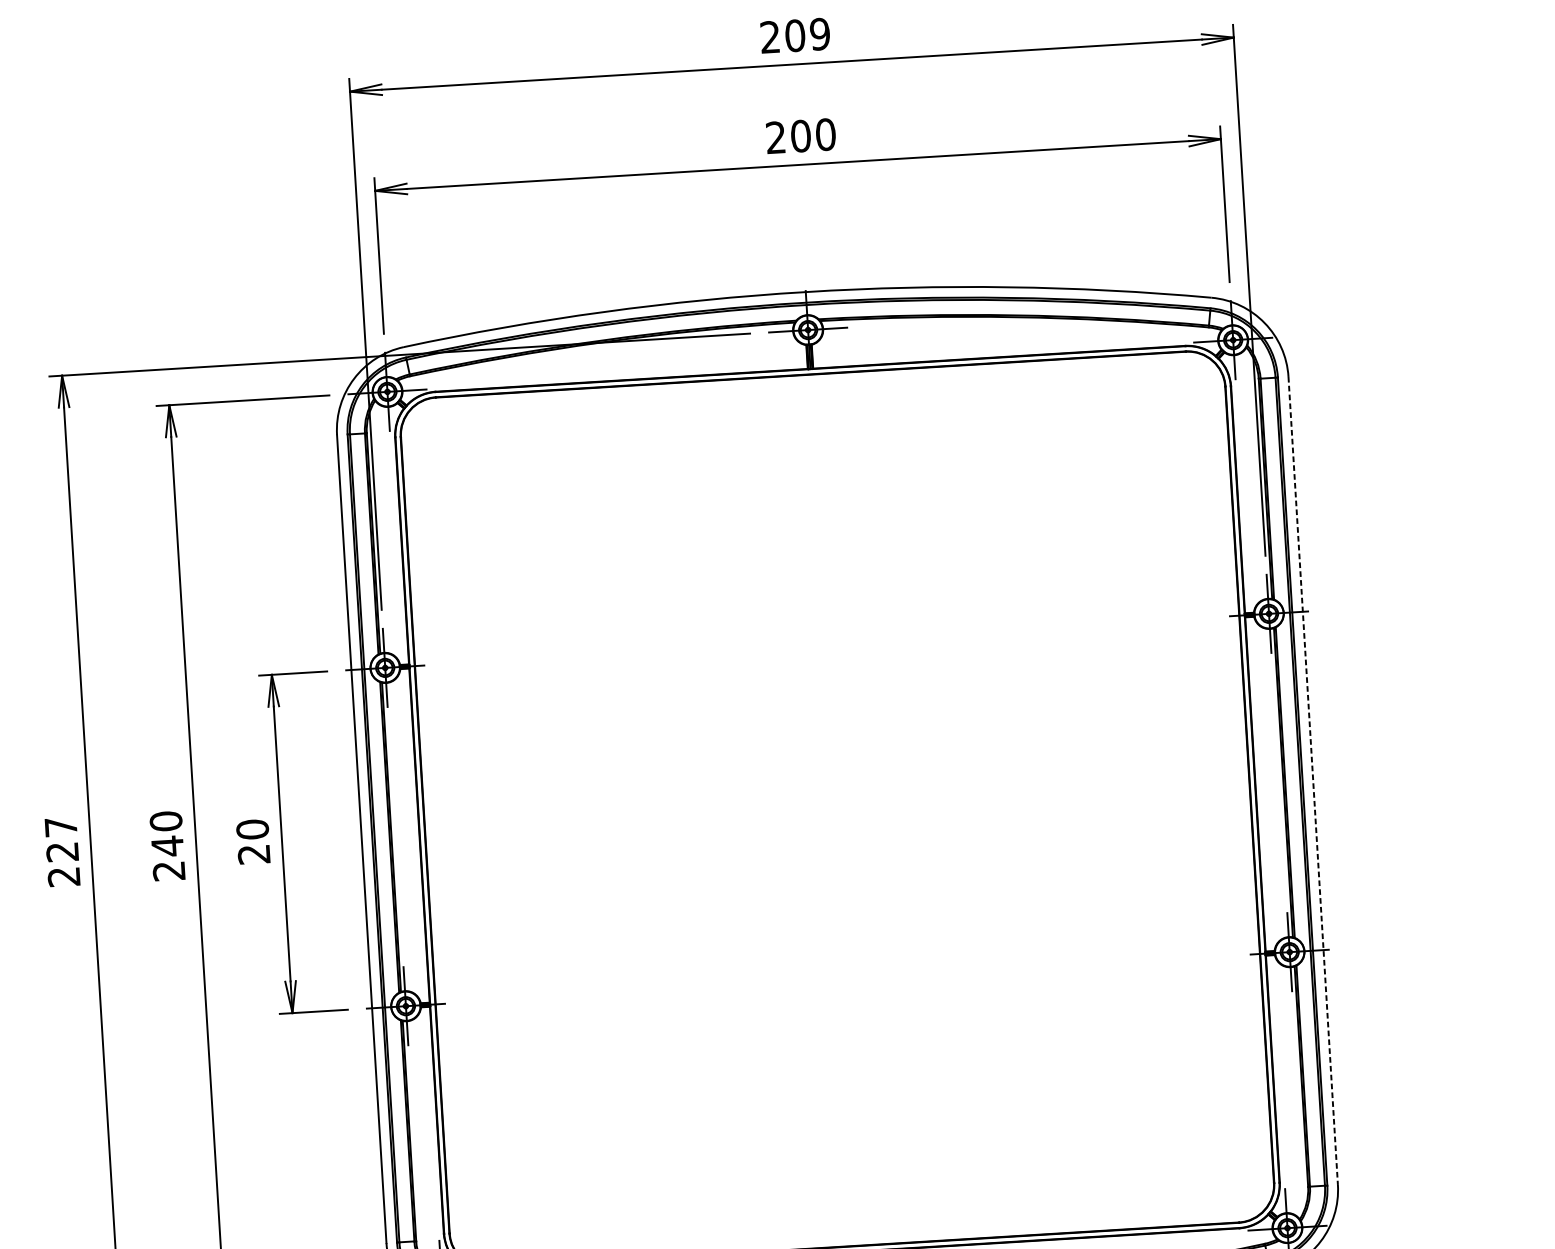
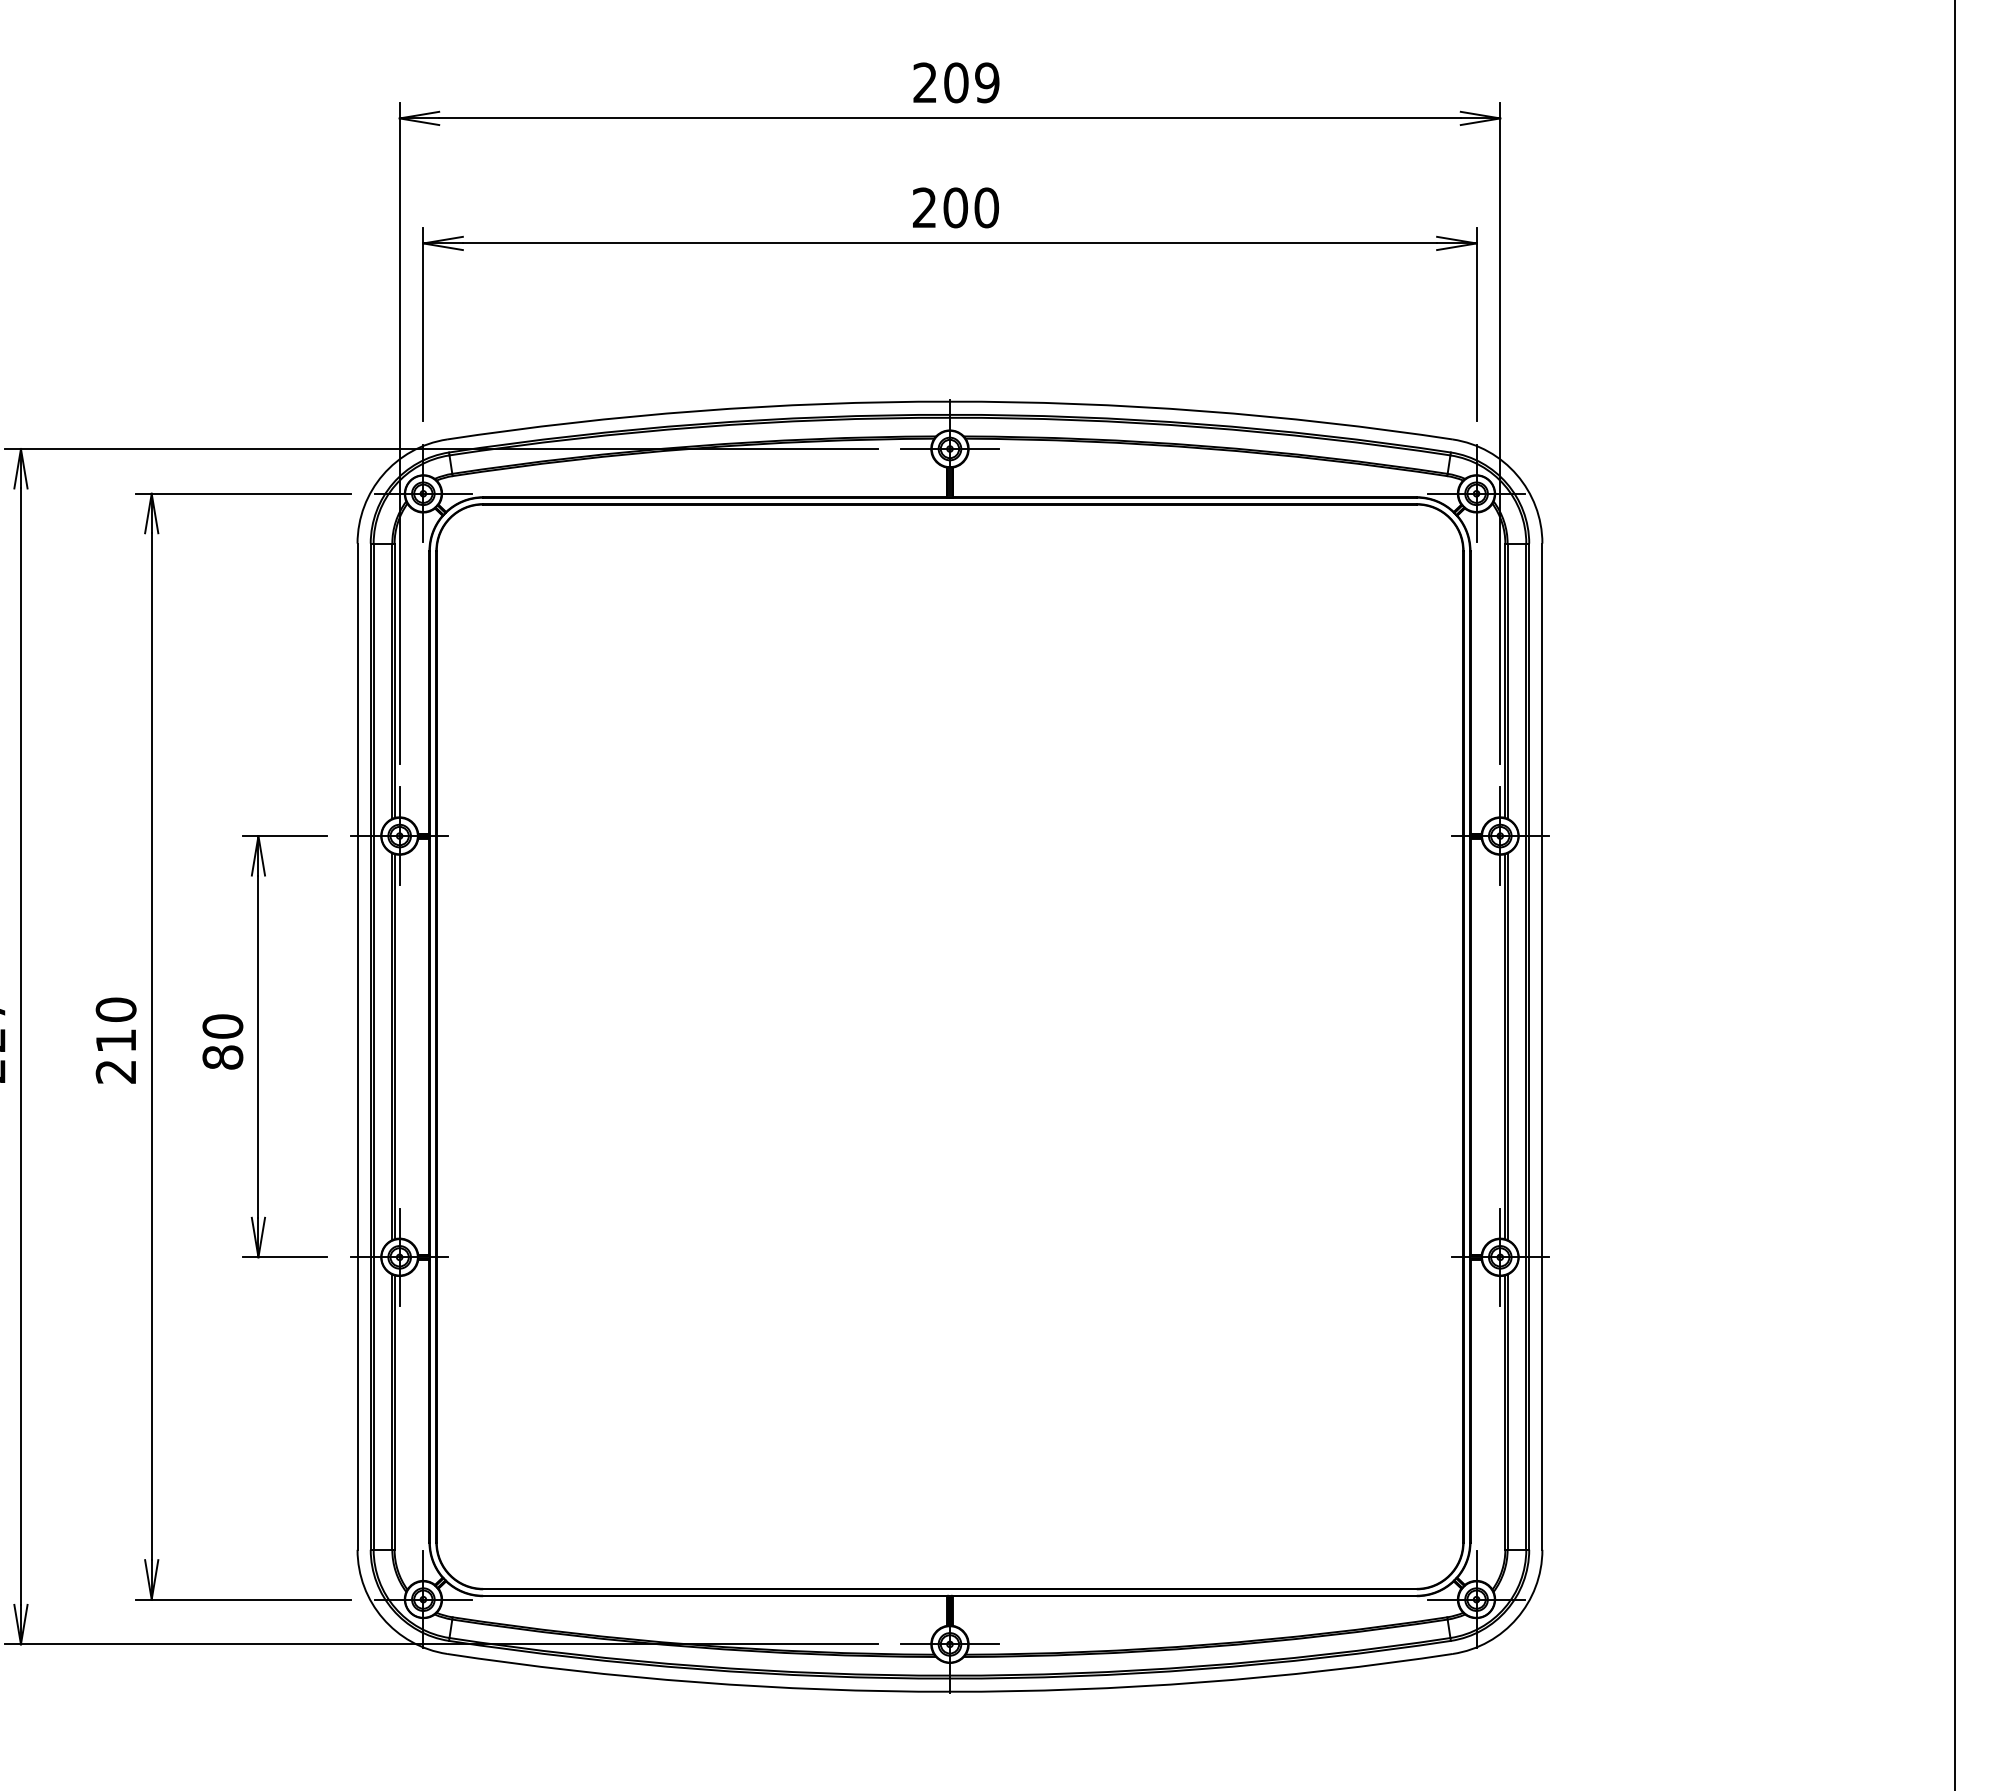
line: (1313, 781) -> (1542, 1047), dashed -> solid
text: (167, 846) -> (115, 1040), 240 -> 210
text: (253, 854) -> (222, 1057), 20 -> 80

